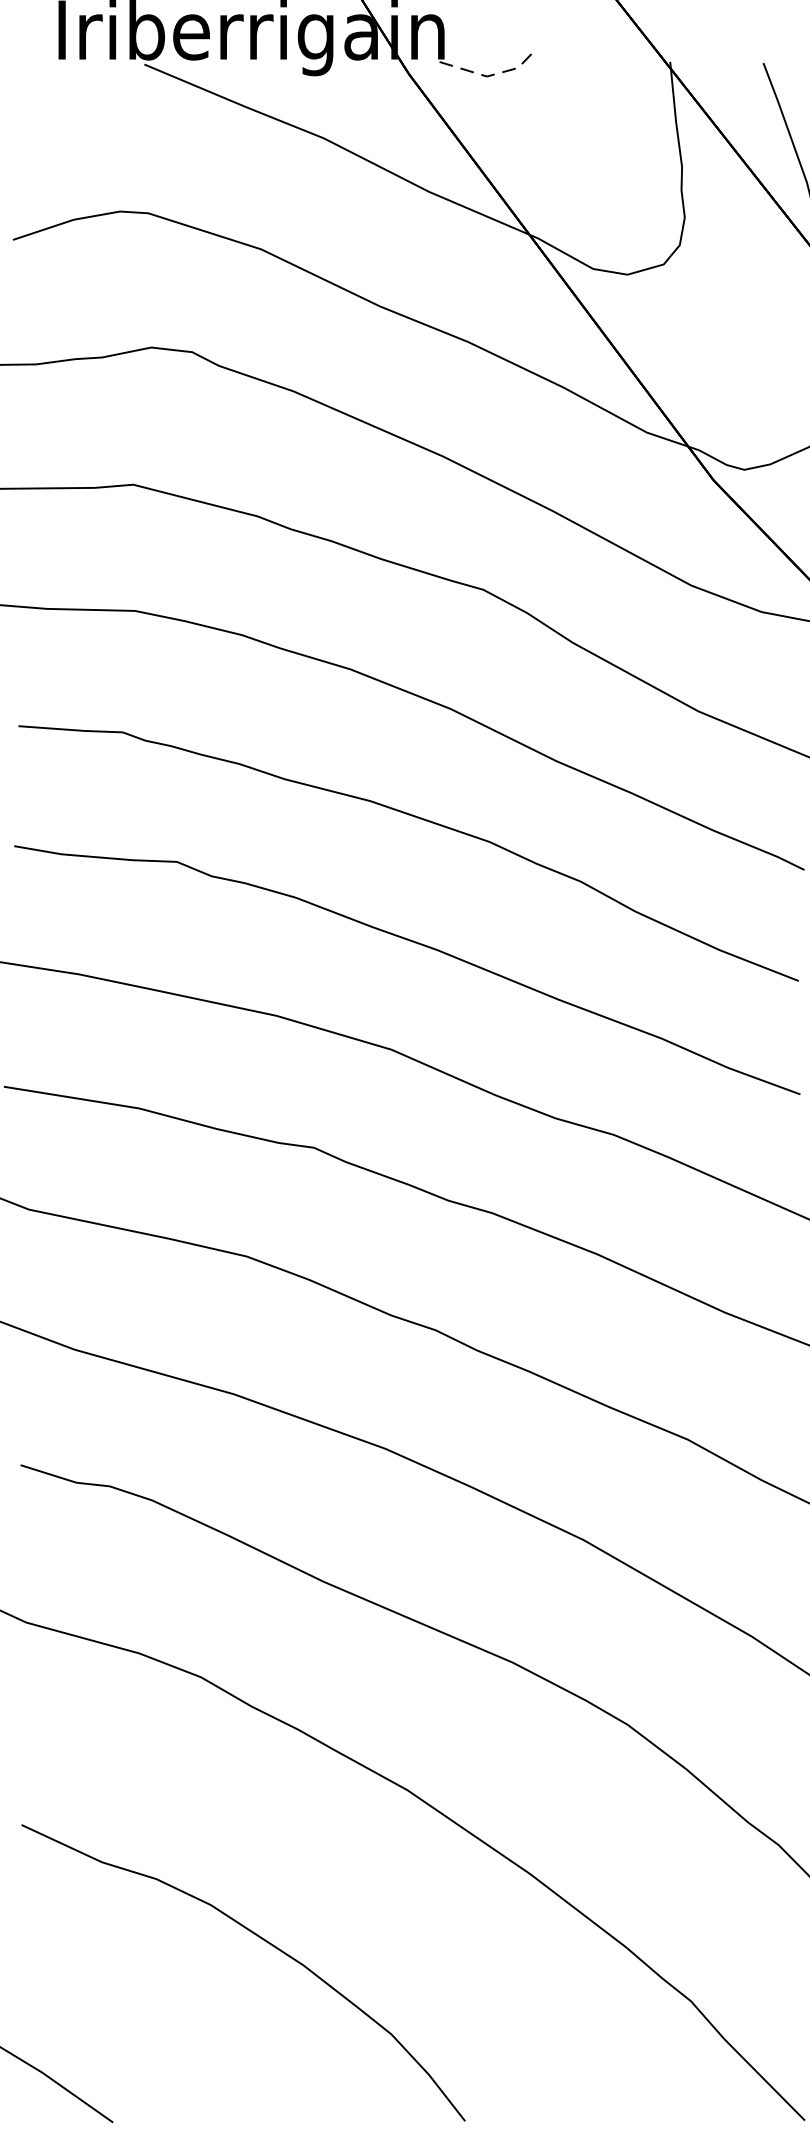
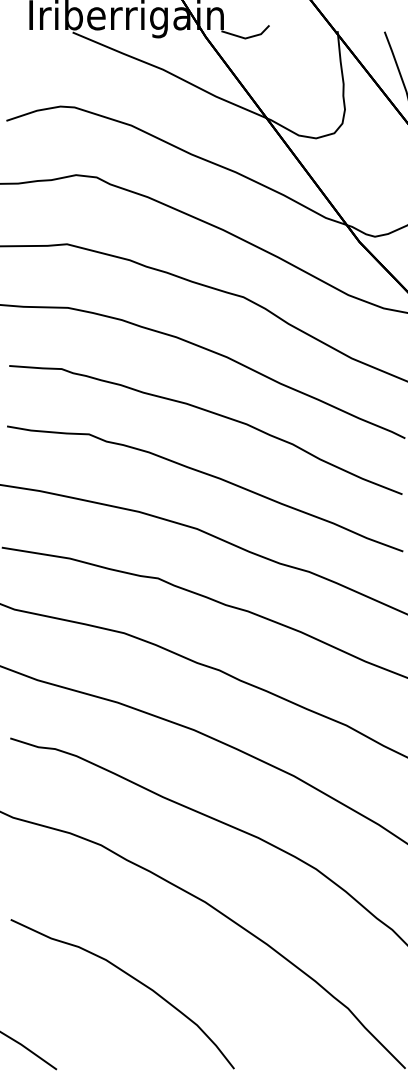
line: (491, 76) -> (247, 38), dashed -> solid

